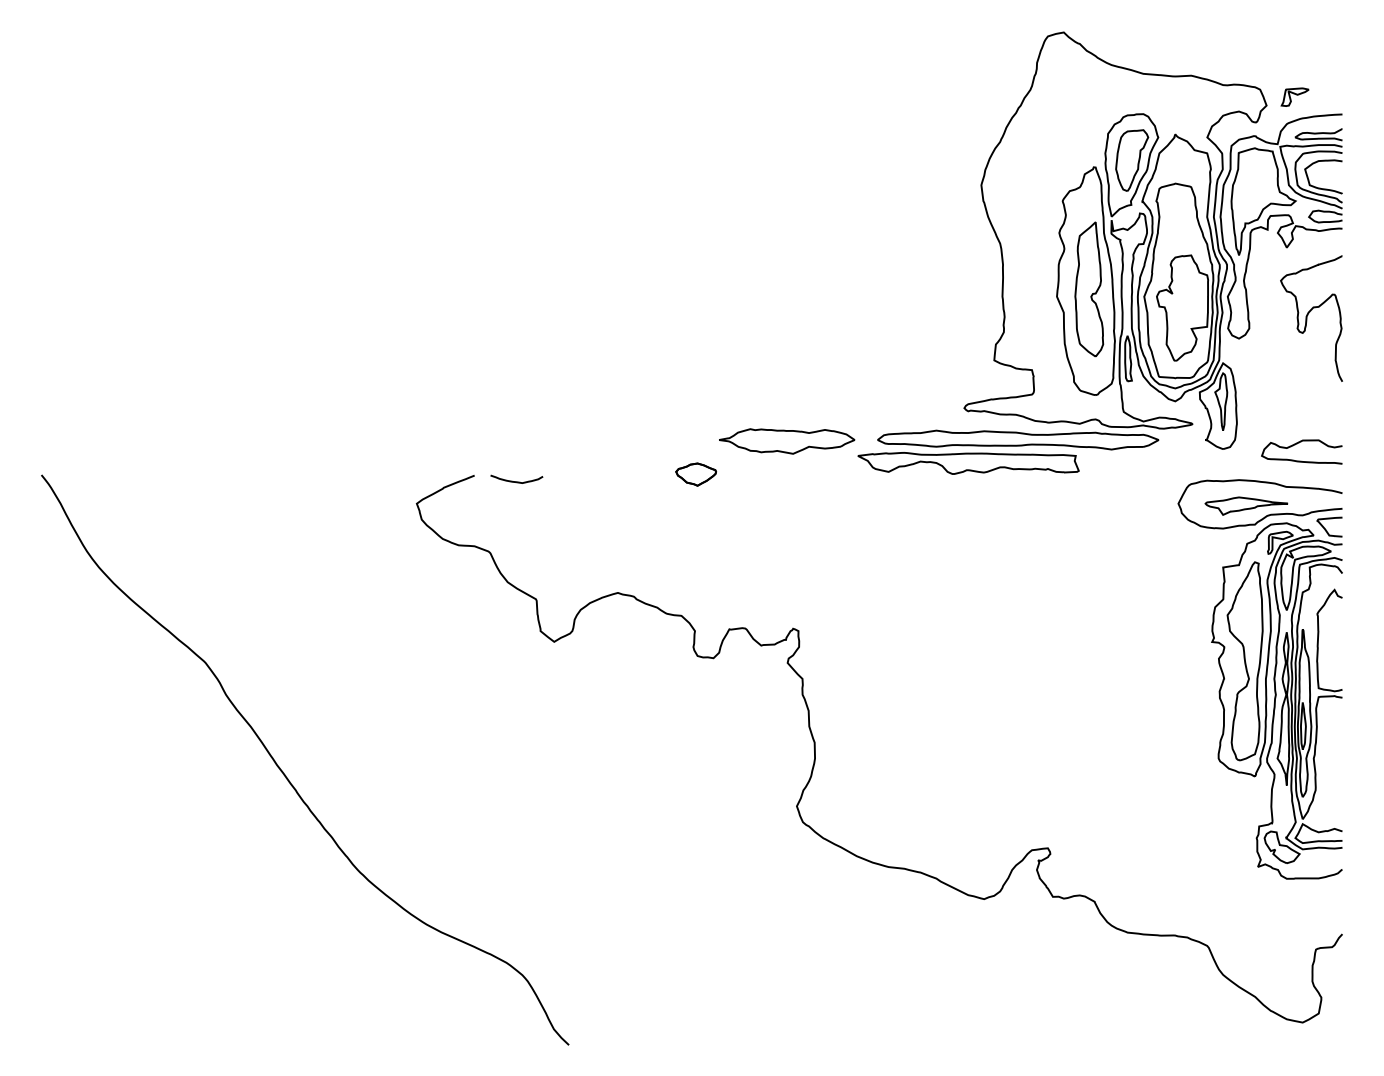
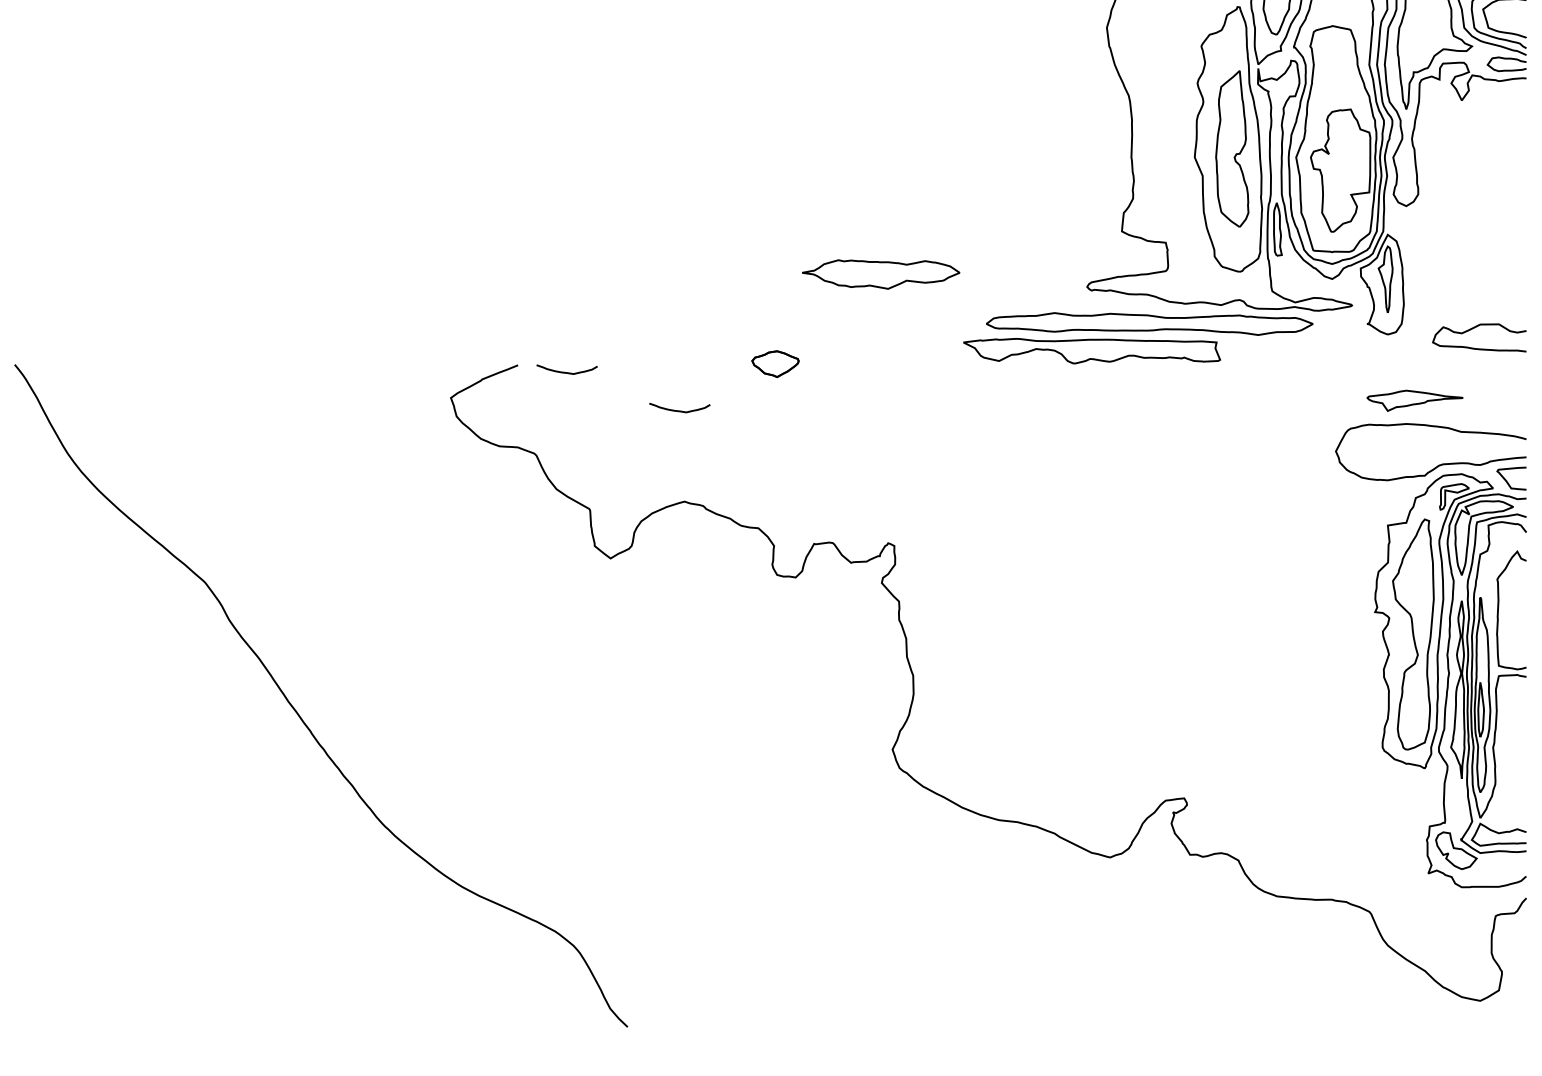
curve: (1307, 318) -> (1485, 182), removed
part: (787, 441) -> (881, 274), moved
curve: (613, 514) -> (679, 410), added
part: (1259, 679) -> (1430, 655), moved

